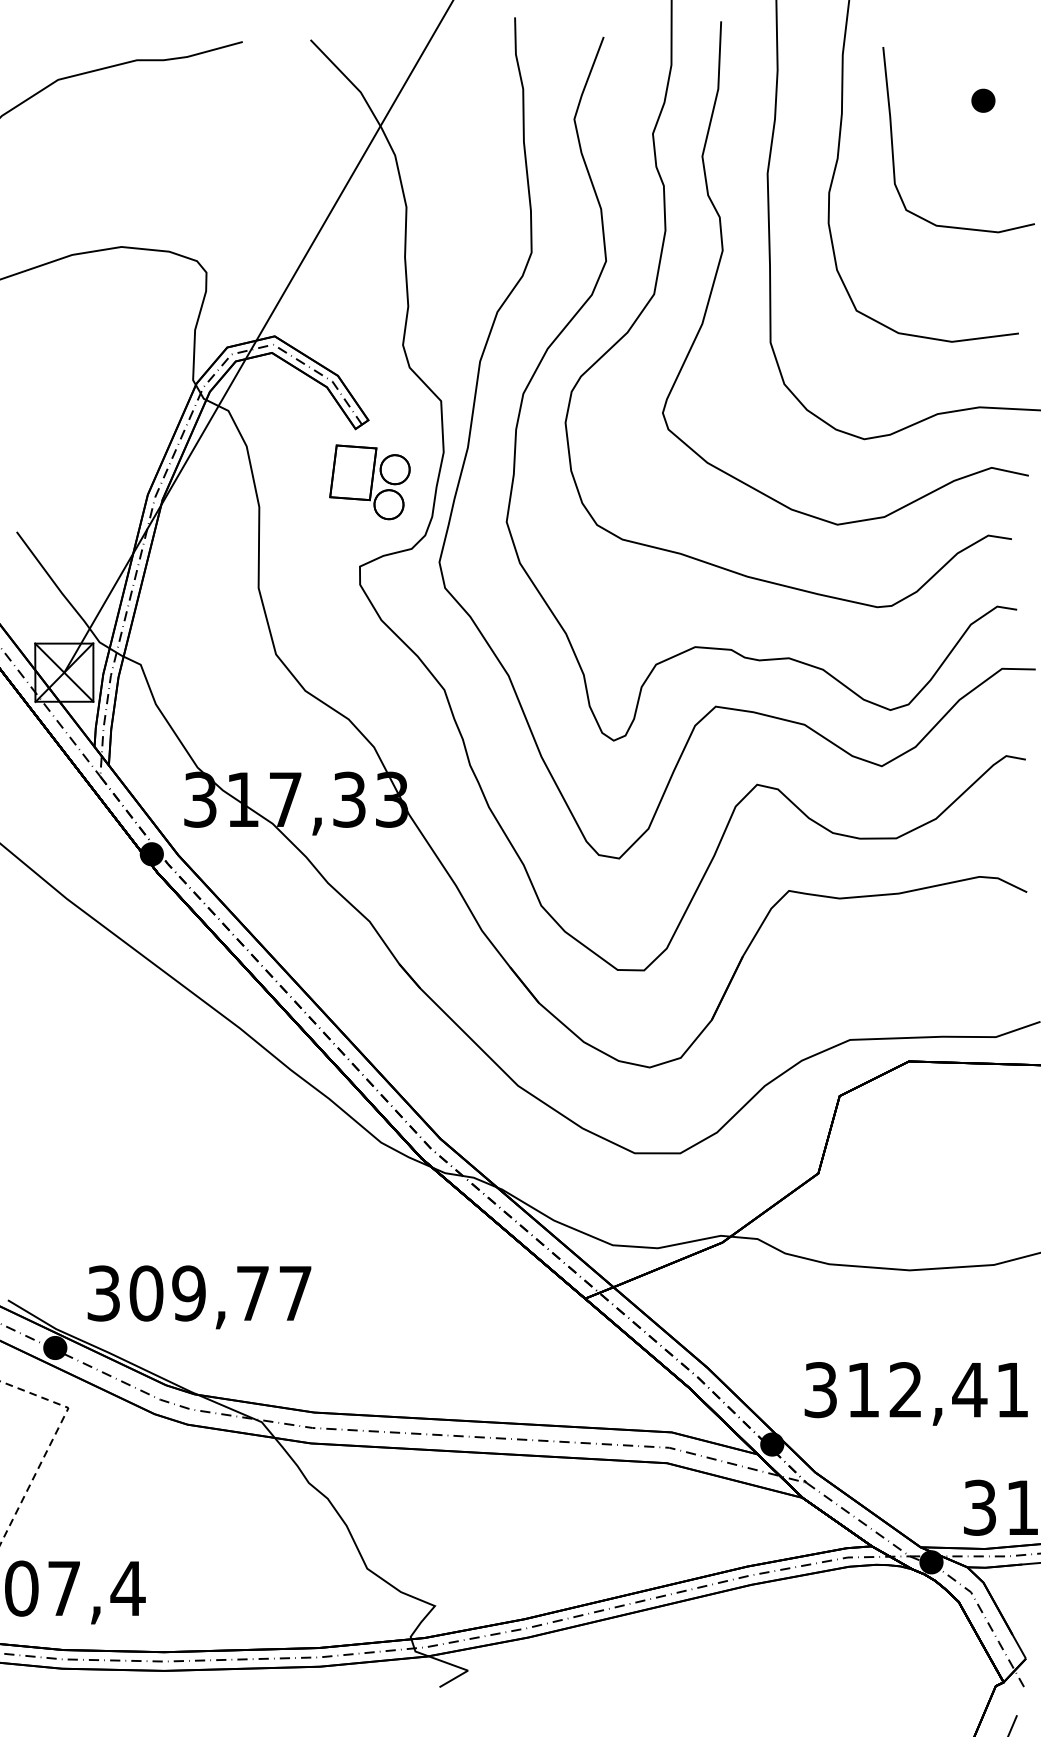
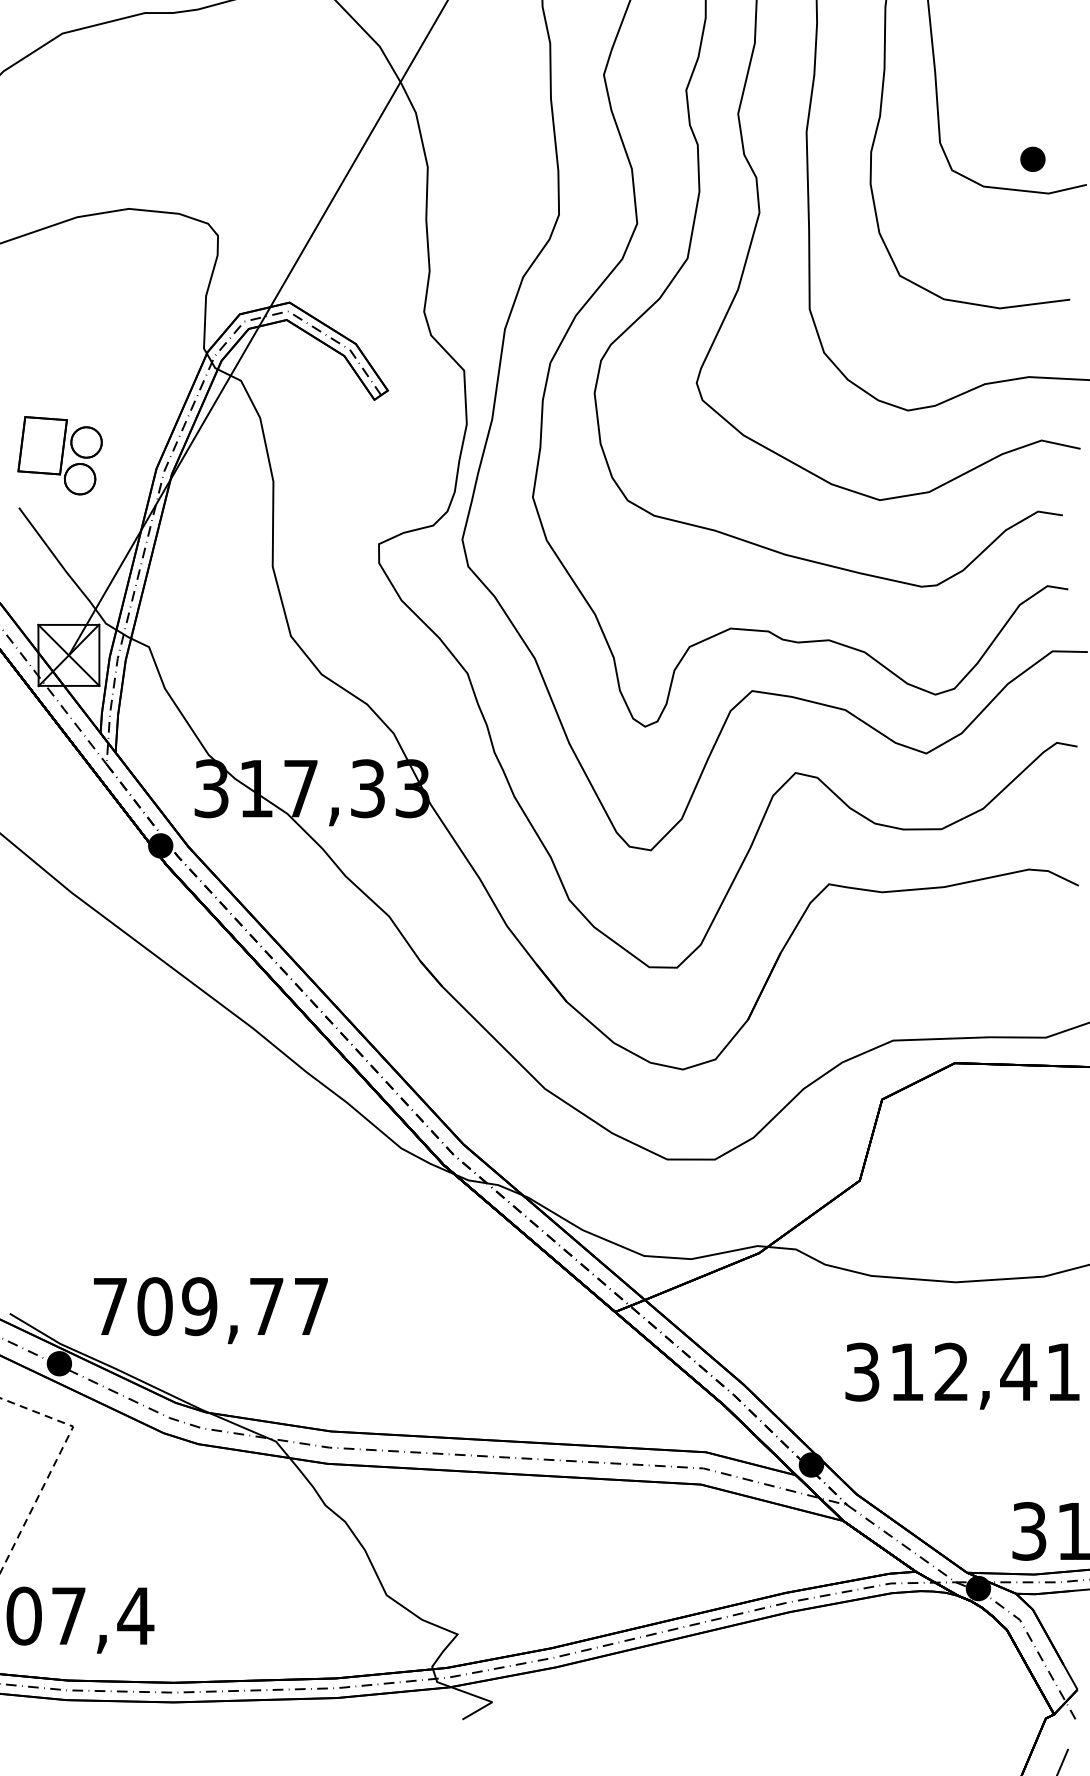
part: (983, 100) -> (1033, 159), moved
part: (369, 482) -> (59, 455), moved
text: (103, 1293) -> (109, 1306), 309,77 -> 709,77
text: (915, 1393) -> (961, 1375), moved

